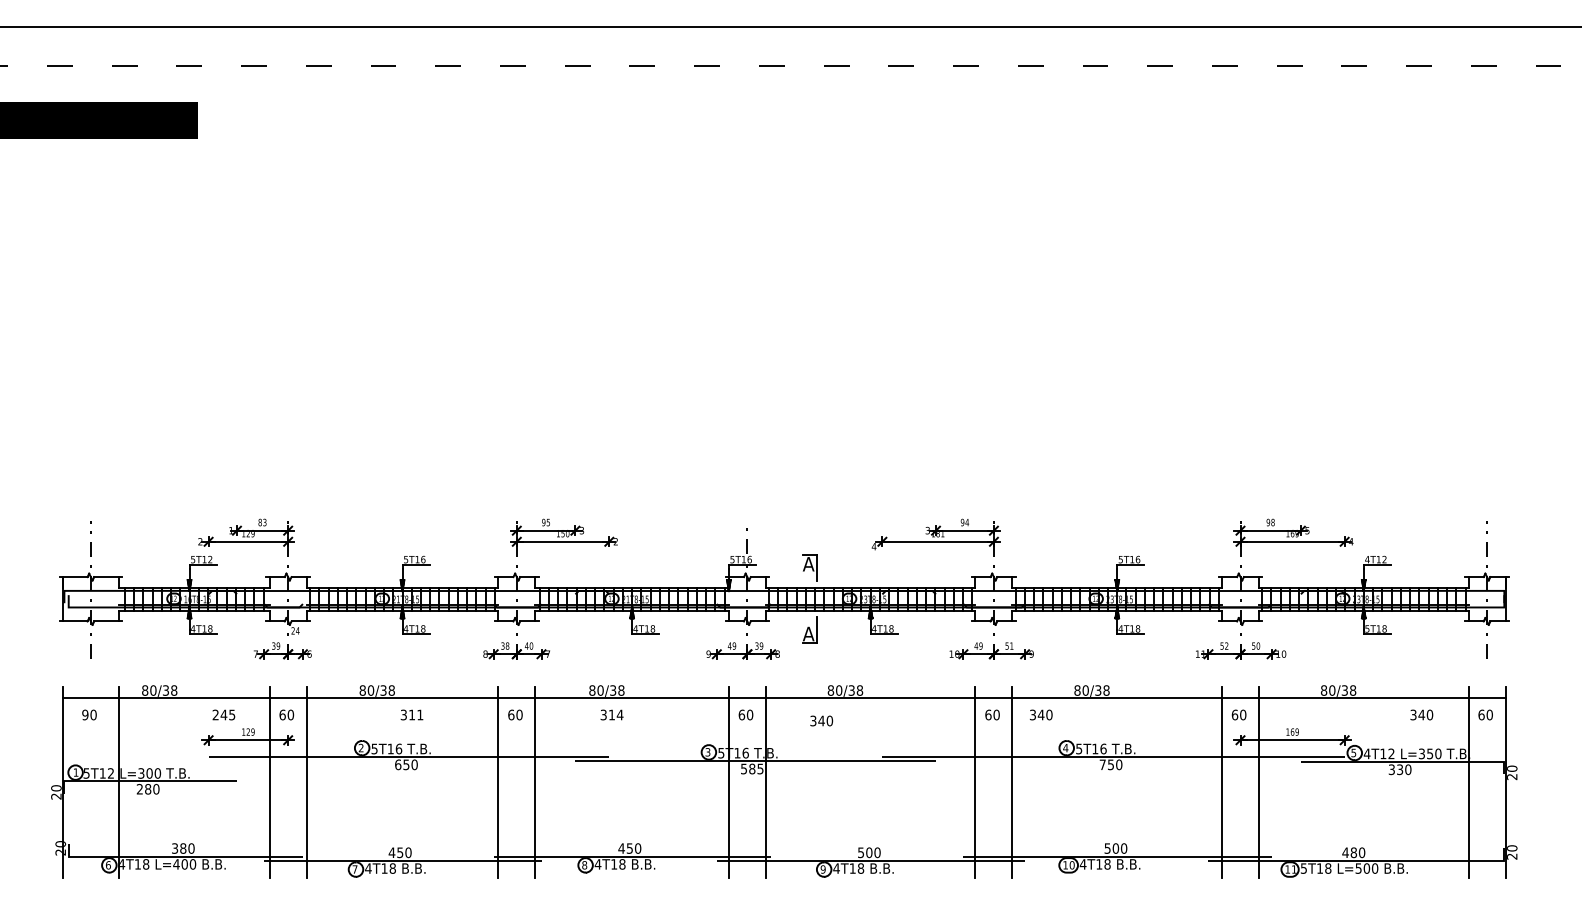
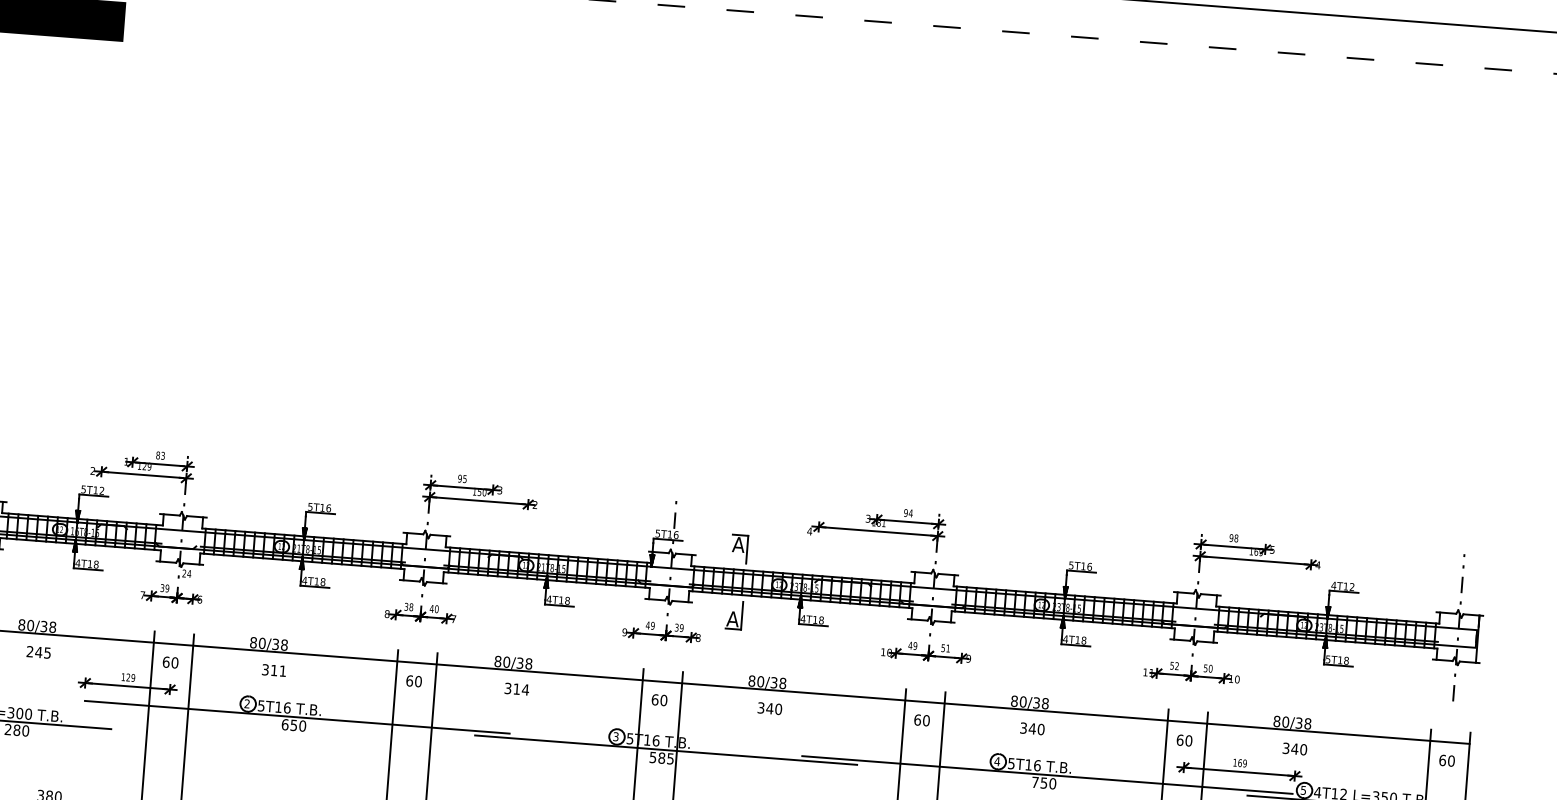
text: (223, 714) -> (38, 651), moved
text: (411, 714) -> (273, 669), moved
text: (1041, 714) -> (1032, 728), moved
text: (1421, 714) -> (1294, 748), moved
text: (821, 720) -> (769, 708), moved

